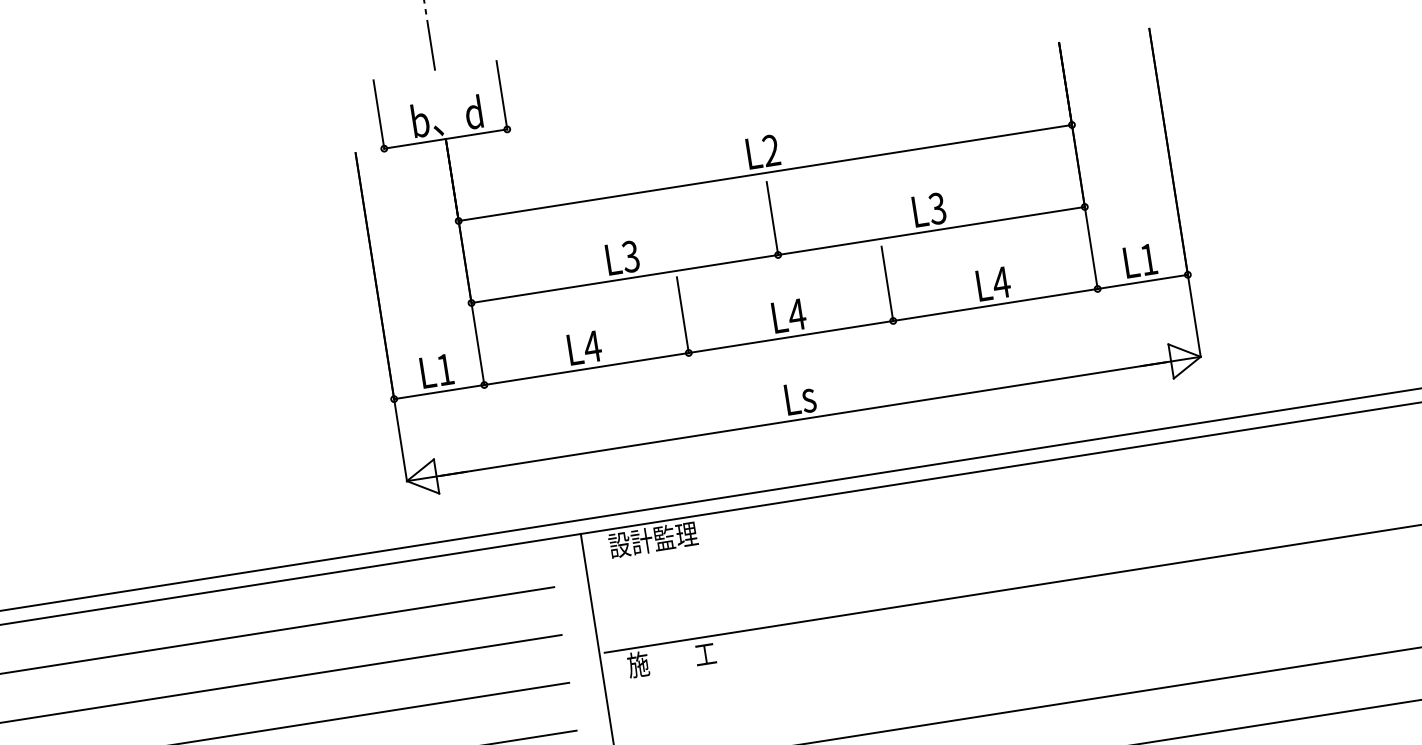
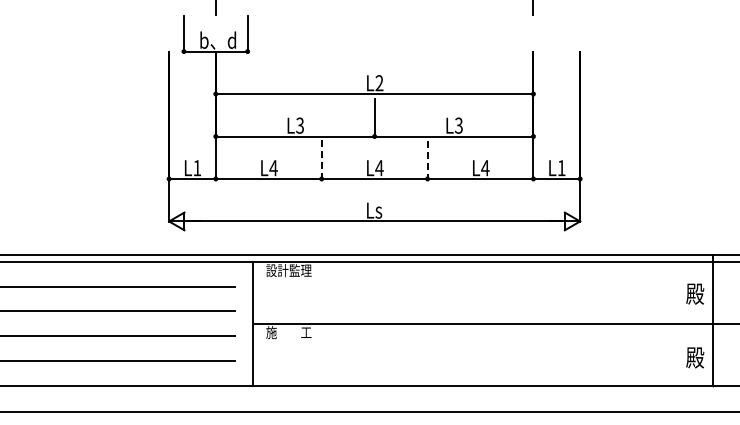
line: (887, 285) -> (427, 160), solid -> dashed
line: (682, 315) -> (321, 159), solid -> dashed

